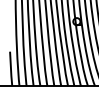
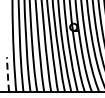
line: (10, 68) -> (7, 74), solid -> dashed

